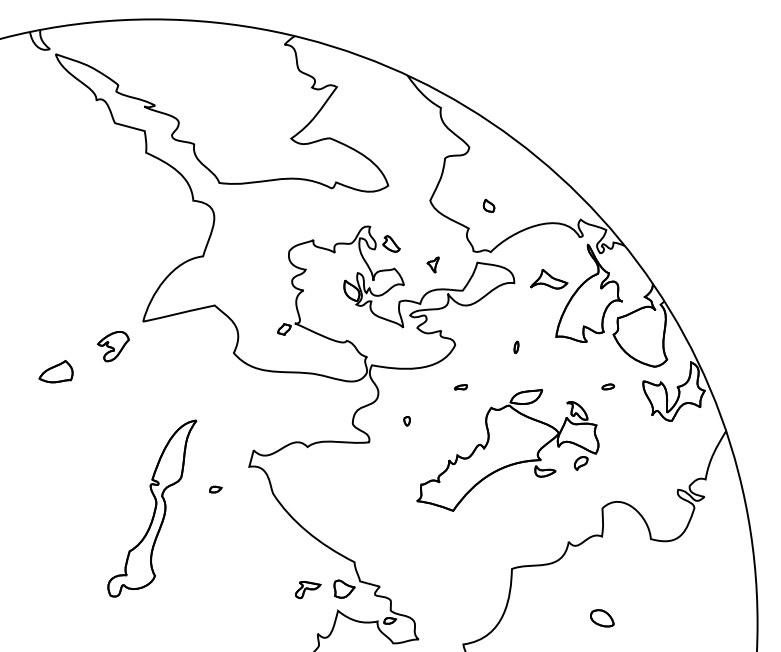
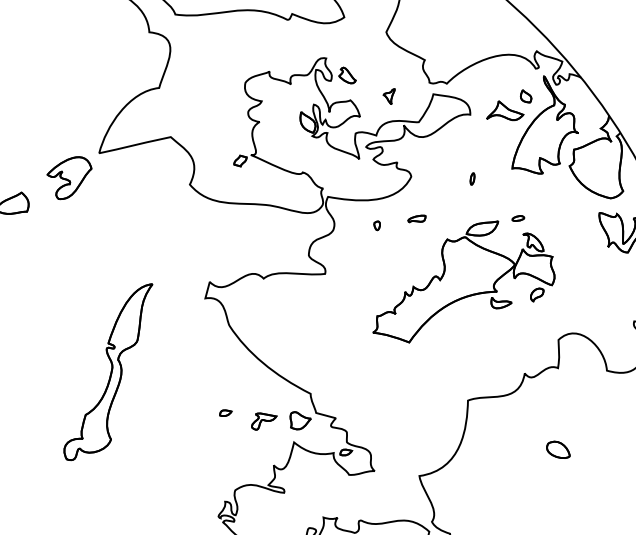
part: (488, 205) -> (525, 96), moved
part: (113, 346) -> (69, 178), size x1.43
part: (608, 386) -> (518, 218), moved
part: (460, 387) -> (416, 219), size x1.43
part: (406, 421) -> (376, 226), moved
part: (215, 489) -> (225, 413), moved
part: (152, 508) -> (108, 372), moved

